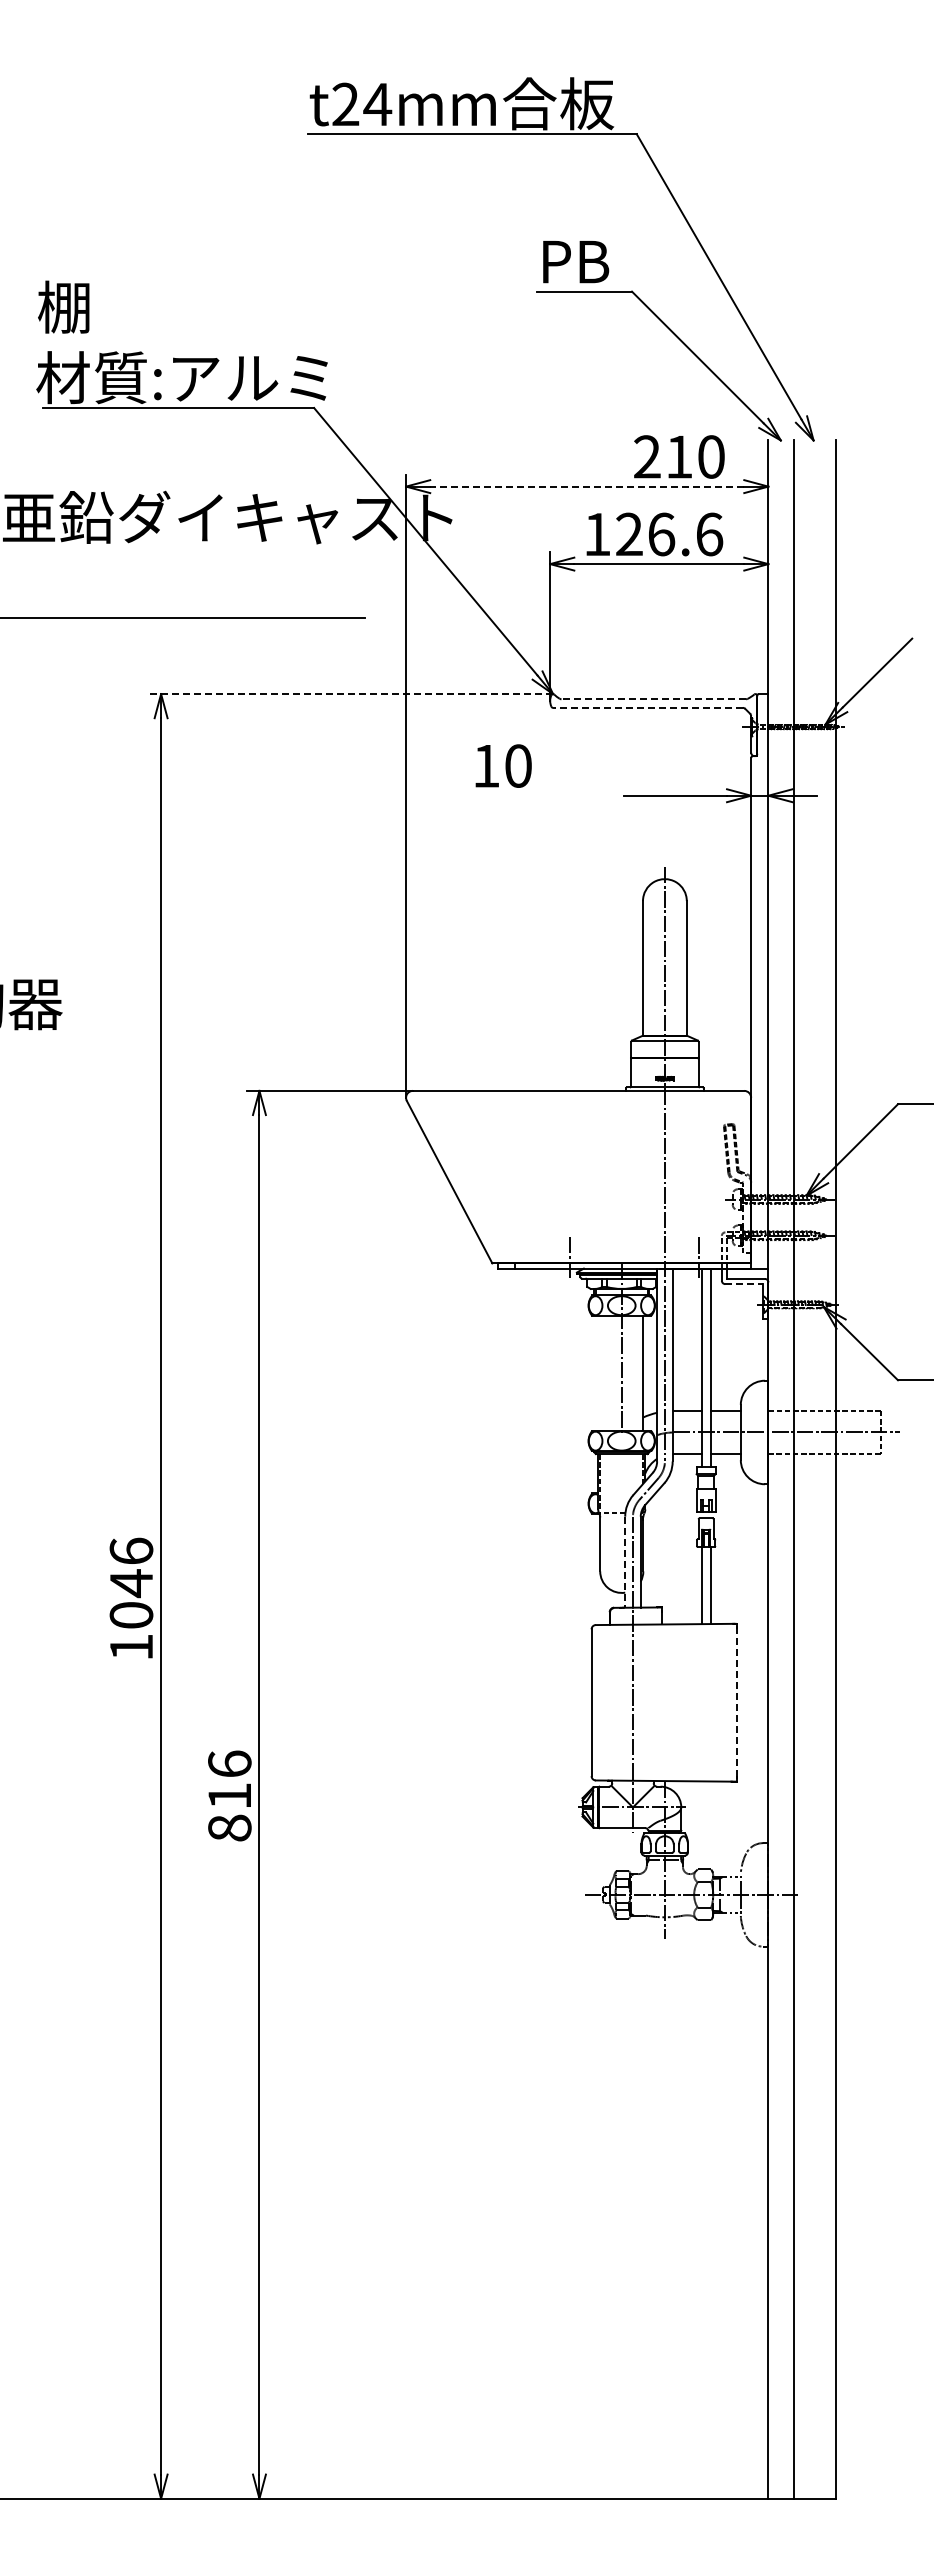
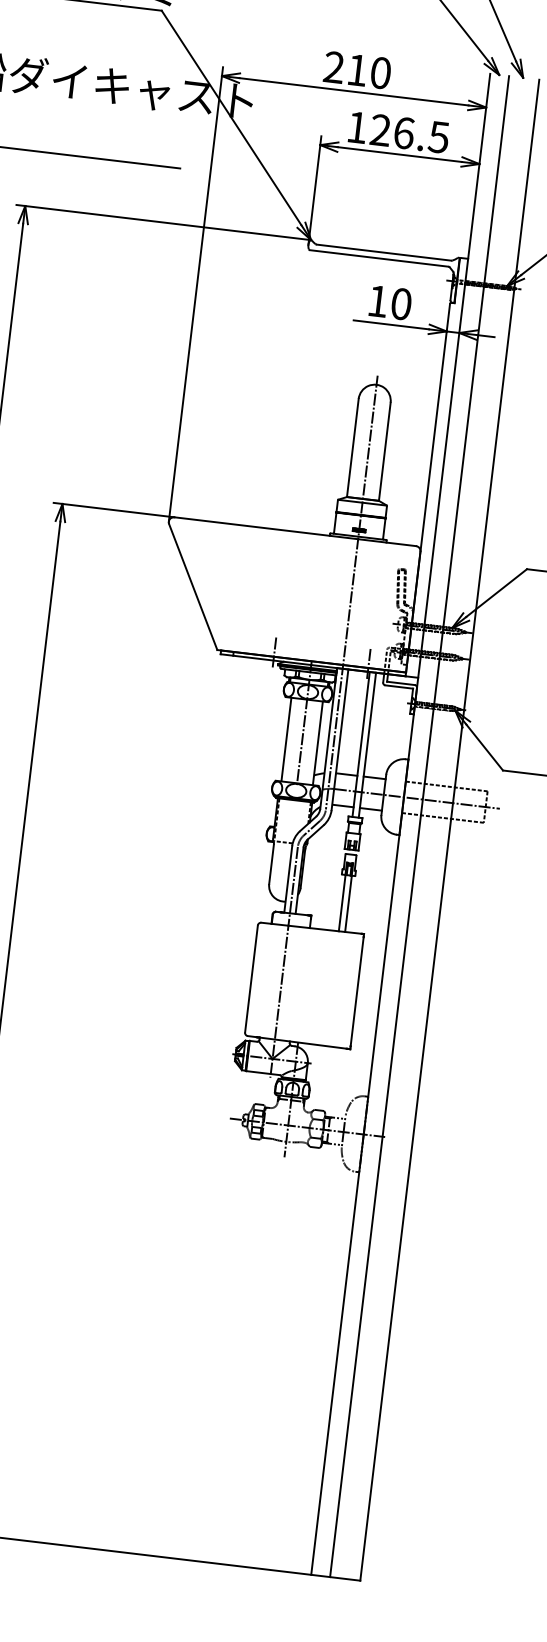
text: (679, 456) -> (357, 69), moved
line: (586, 486) -> (353, 91), dashed -> solid
text: (709, 534) -> (439, 137), 126.6 -> 126.5
line: (350, 694) -> (163, 222), dashed -> solid
line: (653, 699) -> (383, 252), dashed -> solid
line: (647, 707) -> (378, 258), dashed -> solid
text: (503, 765) -> (390, 302), moved
line: (744, 1284) -> (399, 687), dashed -> solid
line: (600, 1372) -> (286, 738), added
line: (625, 1562) -> (288, 879), dashed -> solid
line: (736, 1702) -> (357, 991), dashed -> solid

